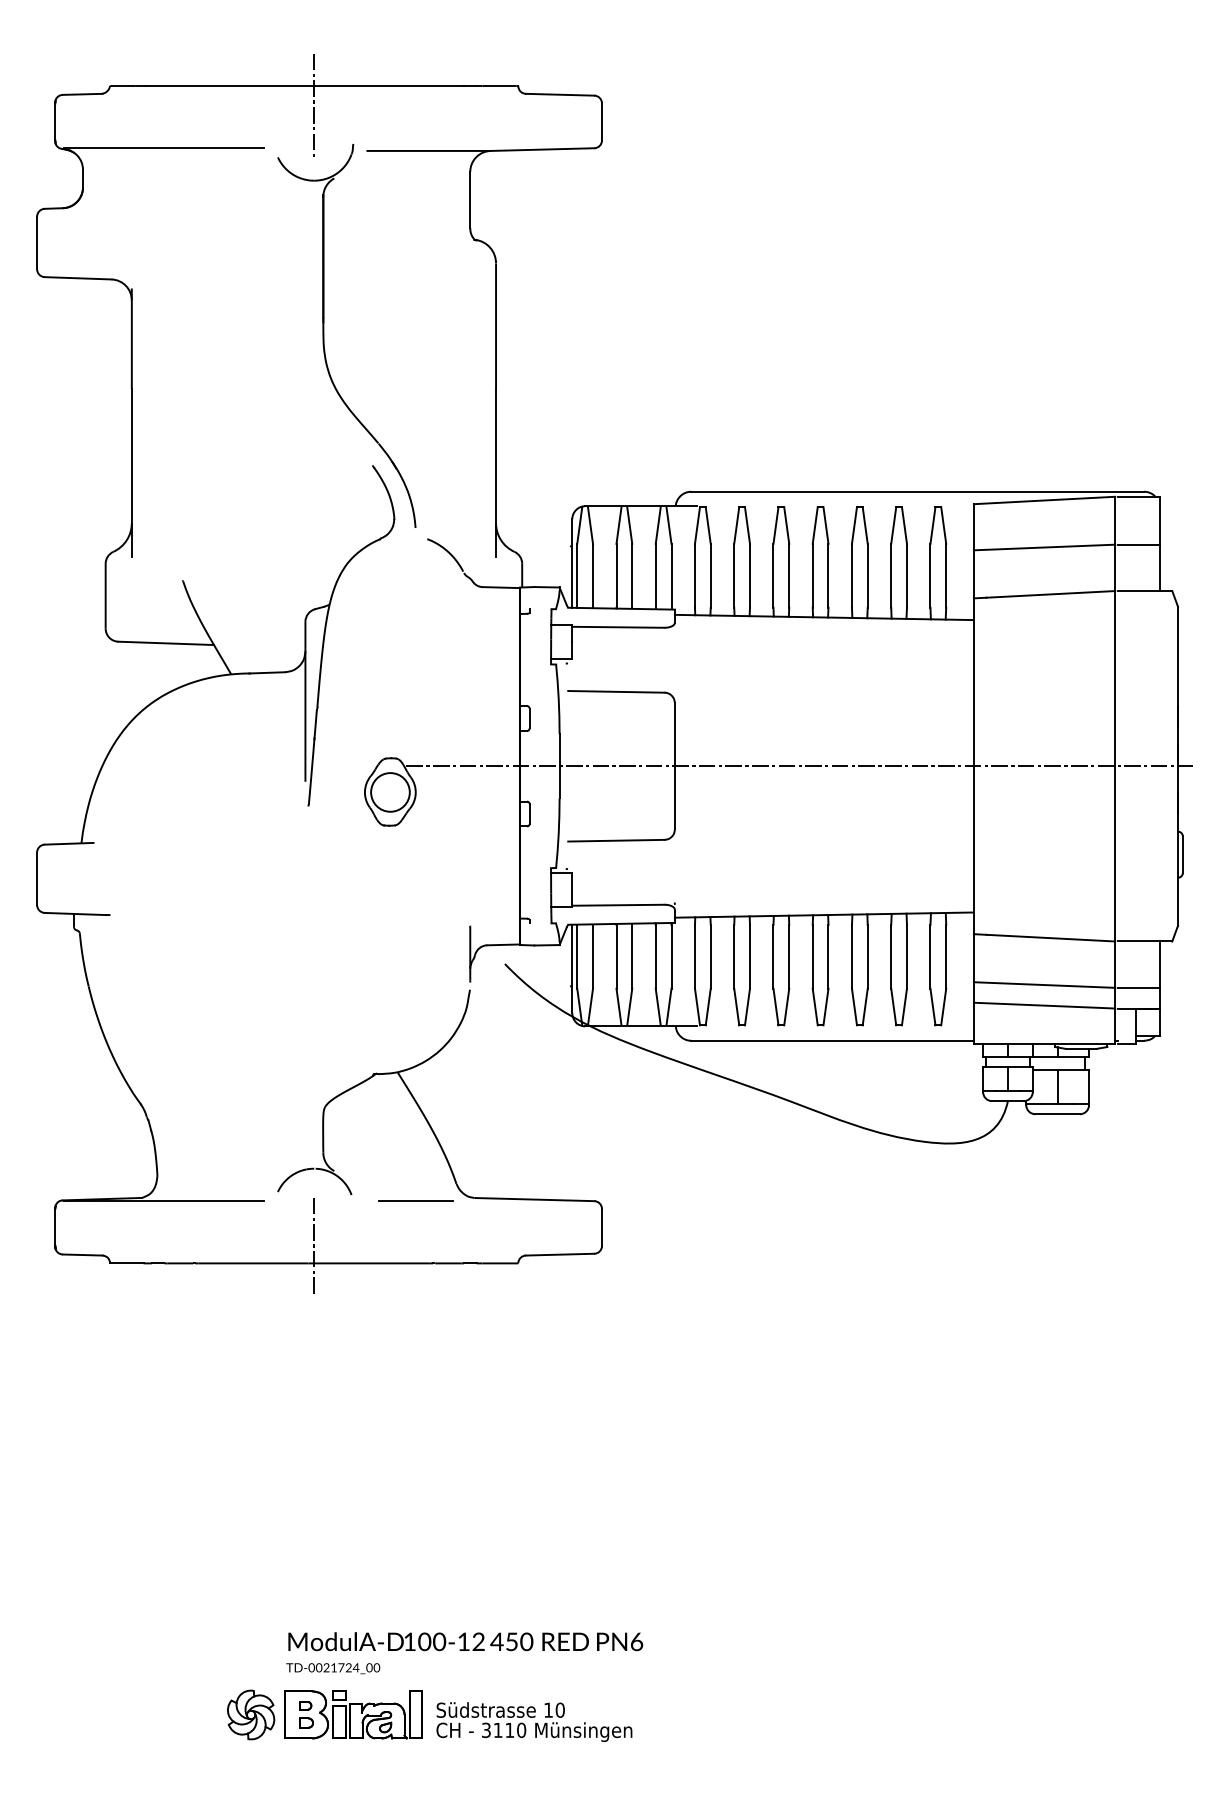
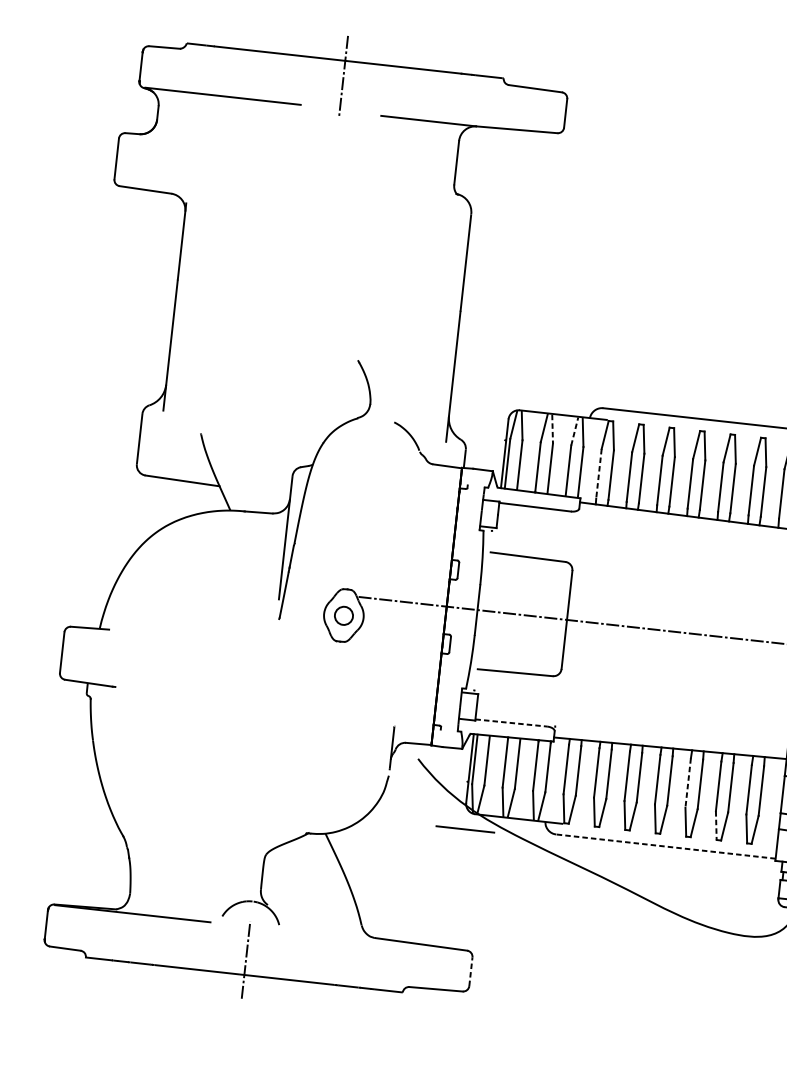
part: (324, 335) -> (331, 255), removed
line: (658, 525) -> (574, 431), solid -> dashed
line: (629, 526) -> (552, 429), solid -> dashed
line: (694, 575) -> (598, 473), solid -> dashed
circle: (390, 792) -> (343, 615), size x0.6
line: (618, 905) -> (511, 723), solid -> dashed
line: (851, 956) -> (687, 782), solid -> dashed
line: (893, 1007) -> (716, 825), solid -> dashed
line: (832, 1040) -> (665, 846), solid -> dashed
line: (415, 1200) -> (465, 828), moved
line: (602, 1226) -> (471, 971), solid -> dashed

